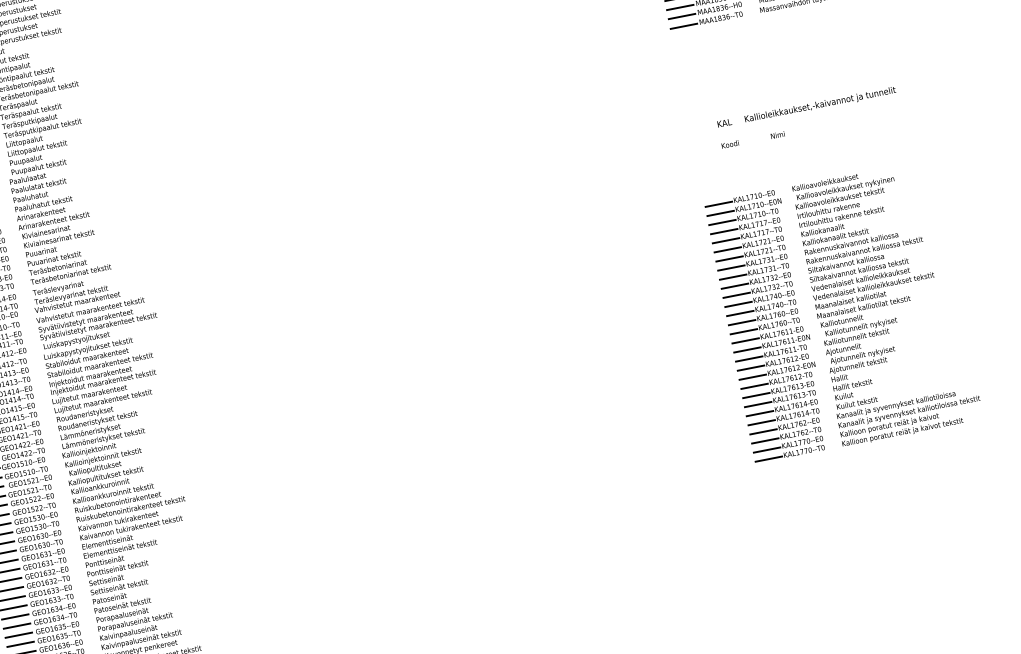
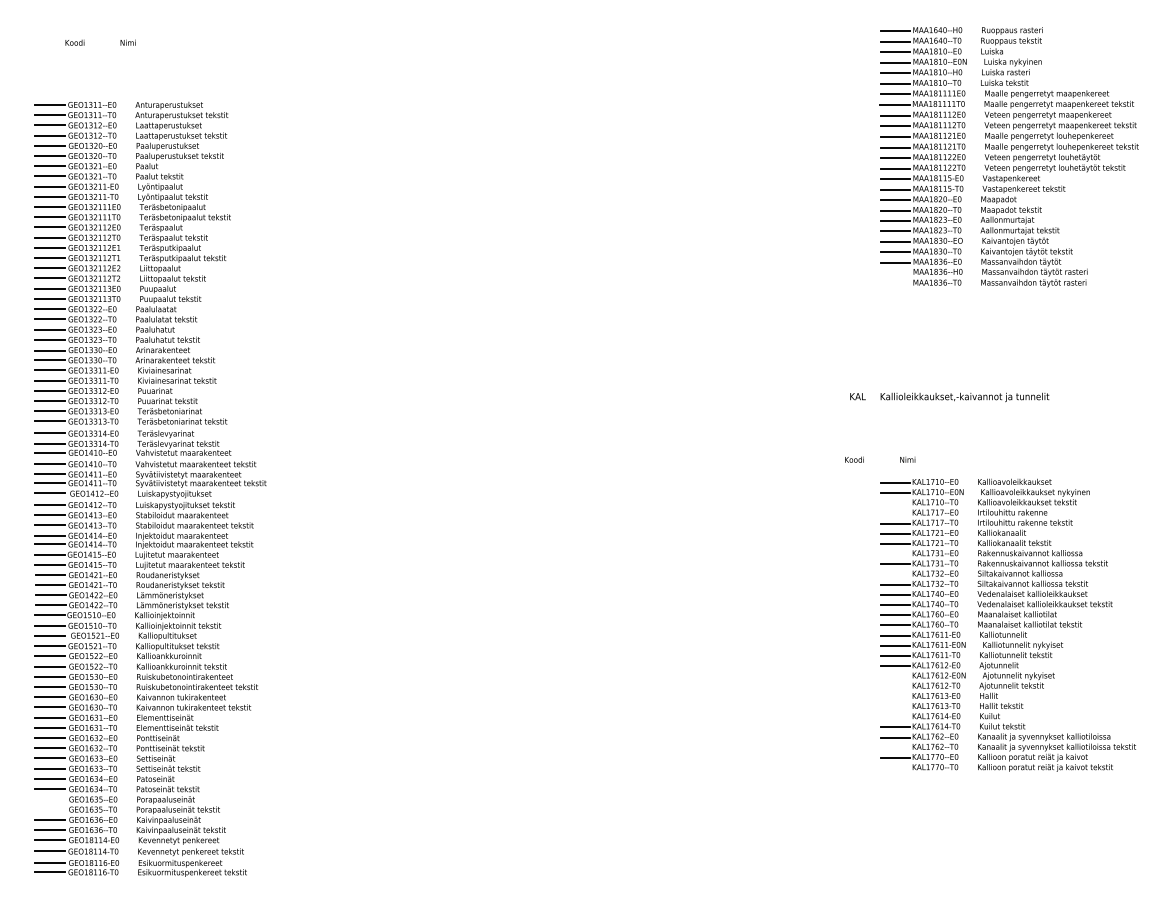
line: (681, 16) -> (895, 272), removed
line: (683, 26) -> (895, 283), removed
text: (806, 107) -> (949, 397), moved
text: (753, 139) -> (880, 459), moved
line: (722, 222) -> (895, 503), removed
line: (724, 231) -> (895, 513), removed
line: (731, 268) -> (895, 554), removed
line: (734, 286) -> (895, 574), removed
line: (752, 377) -> (895, 676), removed
line: (754, 386) -> (895, 686), removed
line: (756, 395) -> (895, 696), removed
line: (758, 405) -> (895, 707), removed
line: (759, 413) -> (895, 717), removed
line: (765, 440) -> (895, 747), removed
line: (768, 459) -> (895, 768), removed
line: (18, 635) -> (49, 799), removed
line: (20, 644) -> (49, 809), removed

